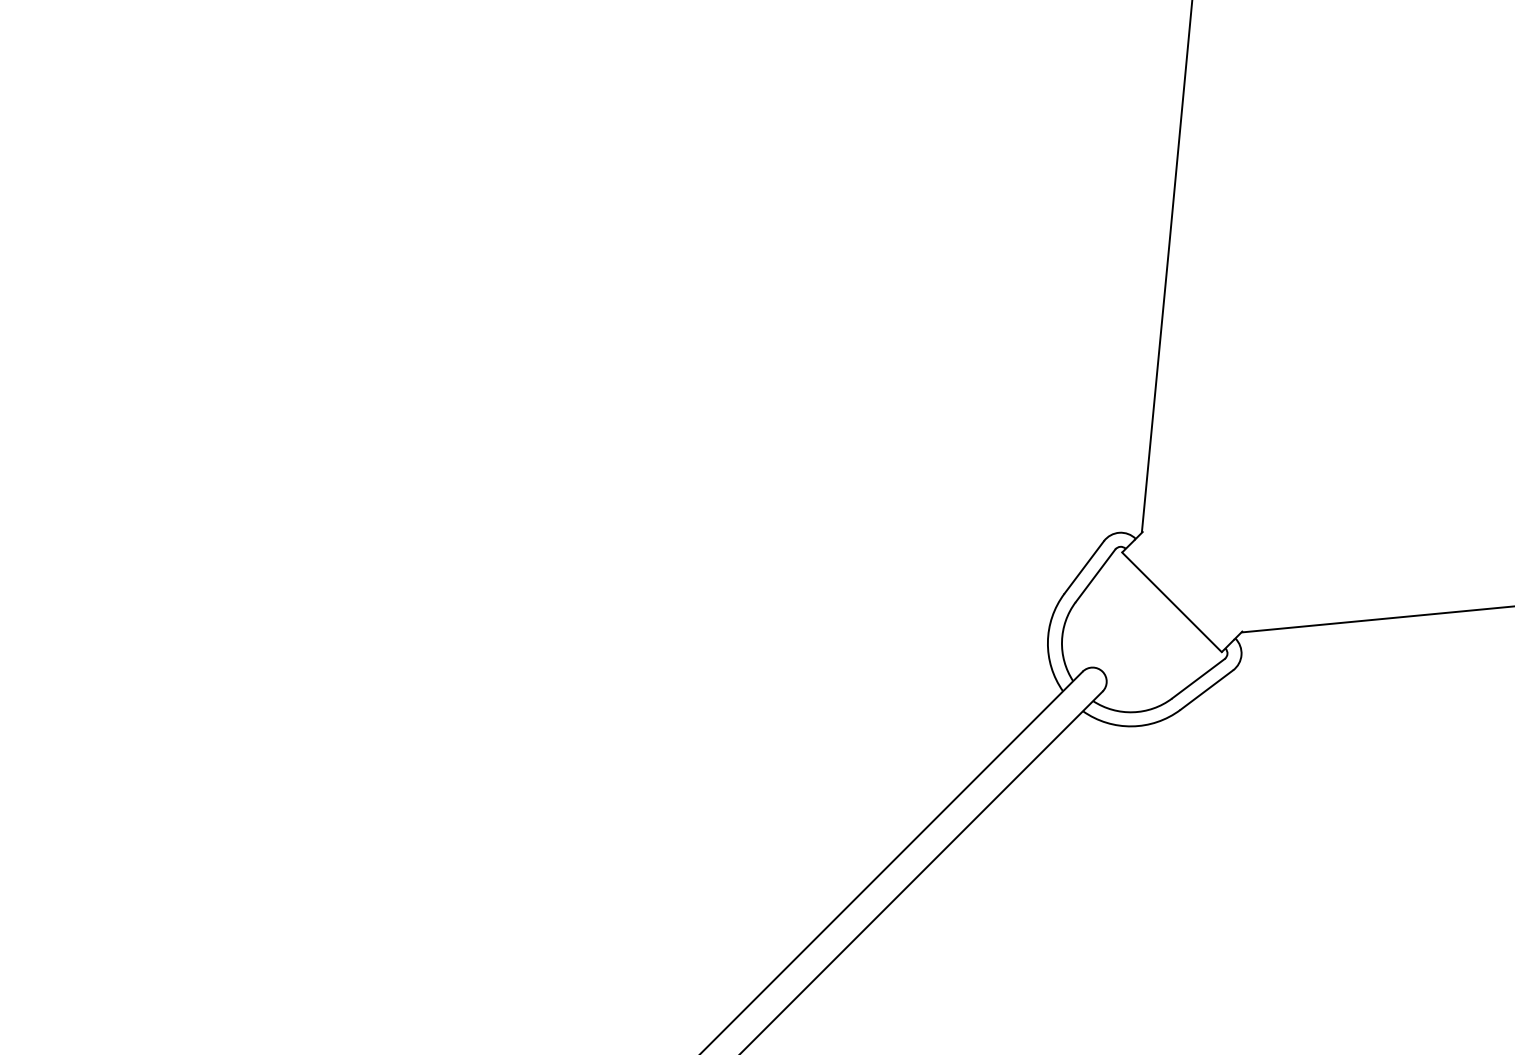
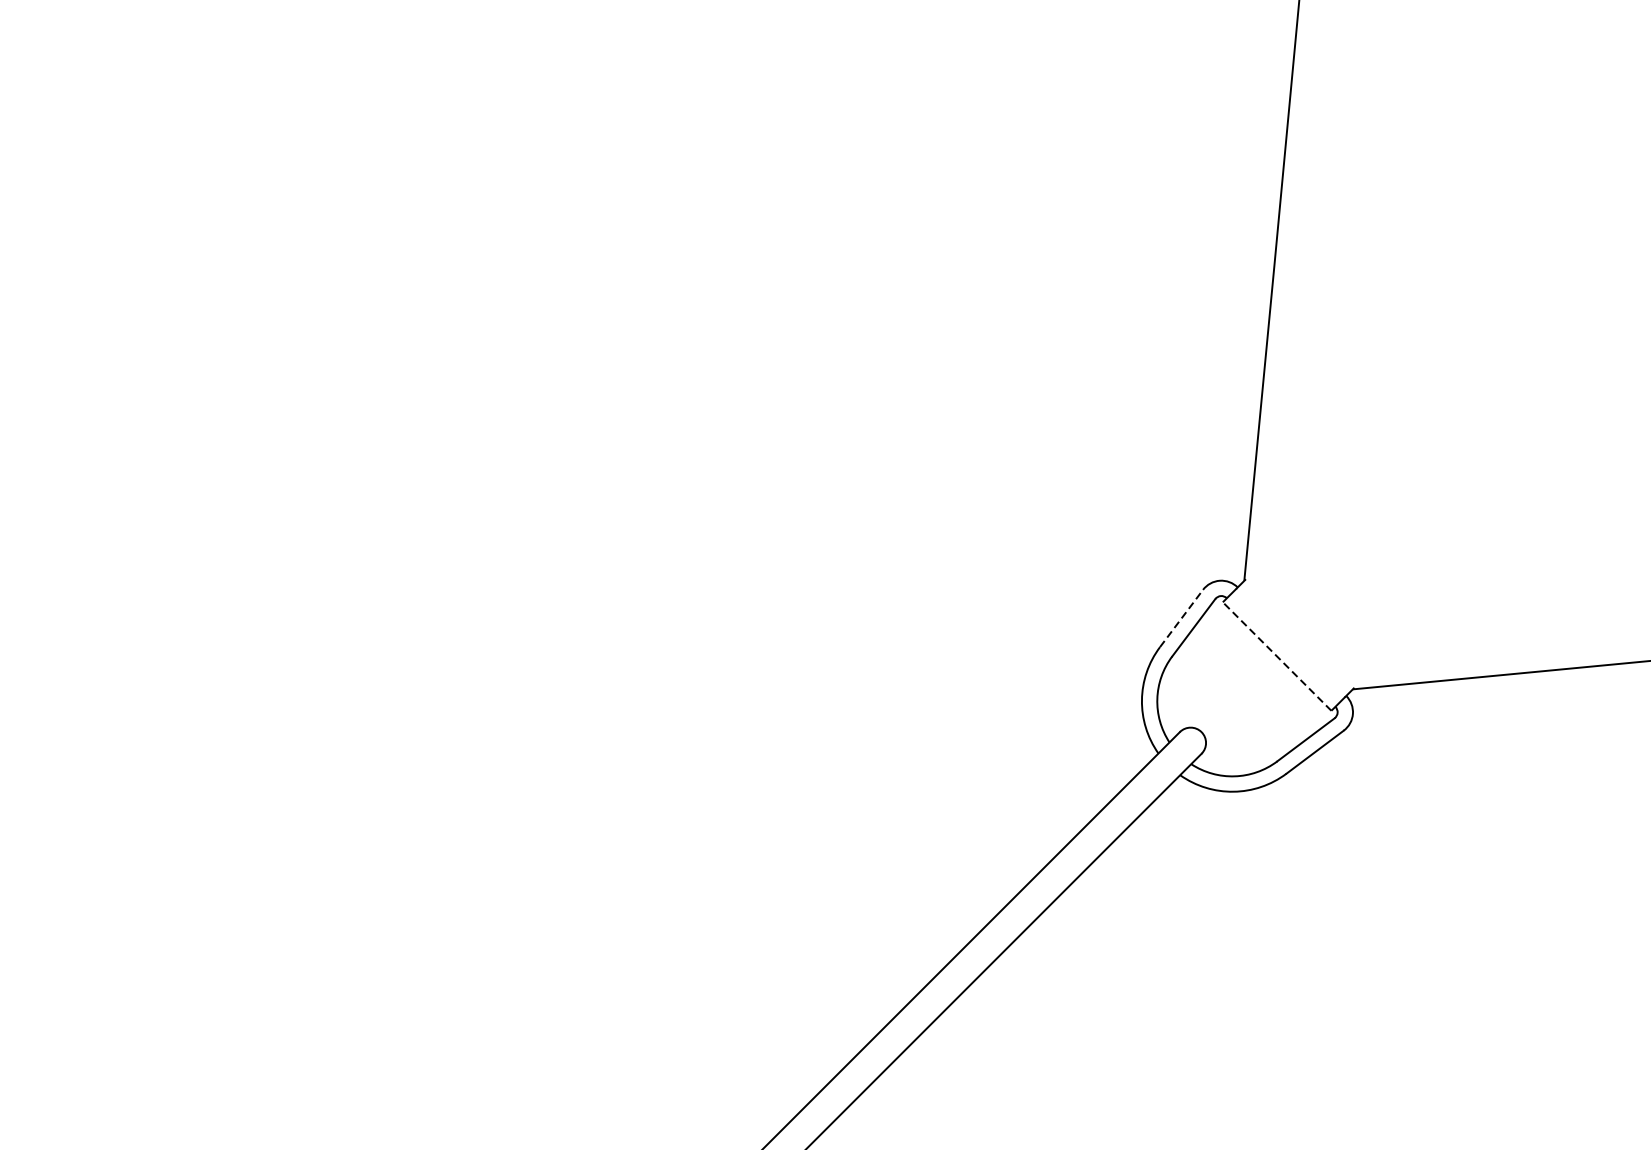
line: (1084, 567) -> (1181, 618), solid -> dashed
line: (1171, 601) -> (1276, 655), solid -> dashed

